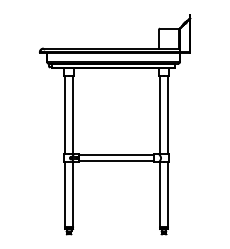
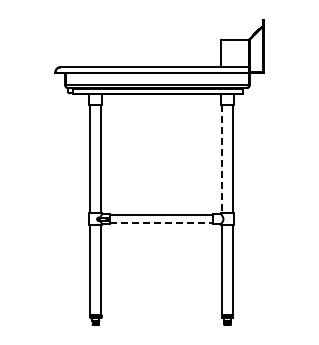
line: (159, 115) -> (221, 159), solid -> dashed
line: (116, 161) -> (161, 223), solid -> dashed

